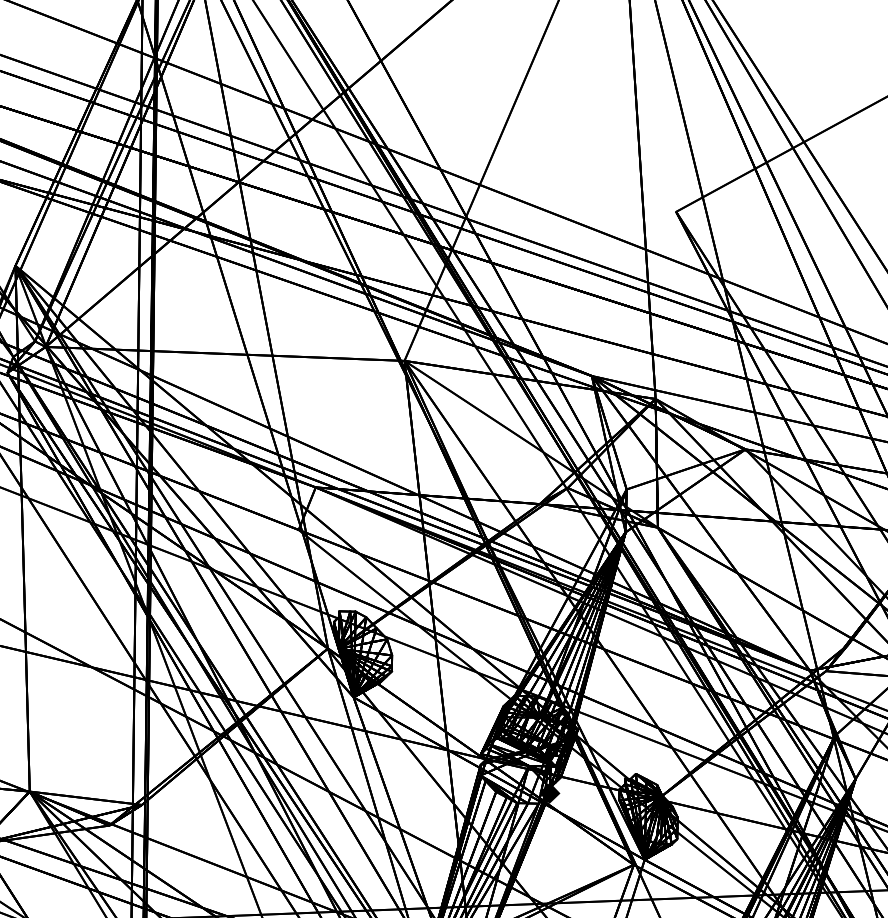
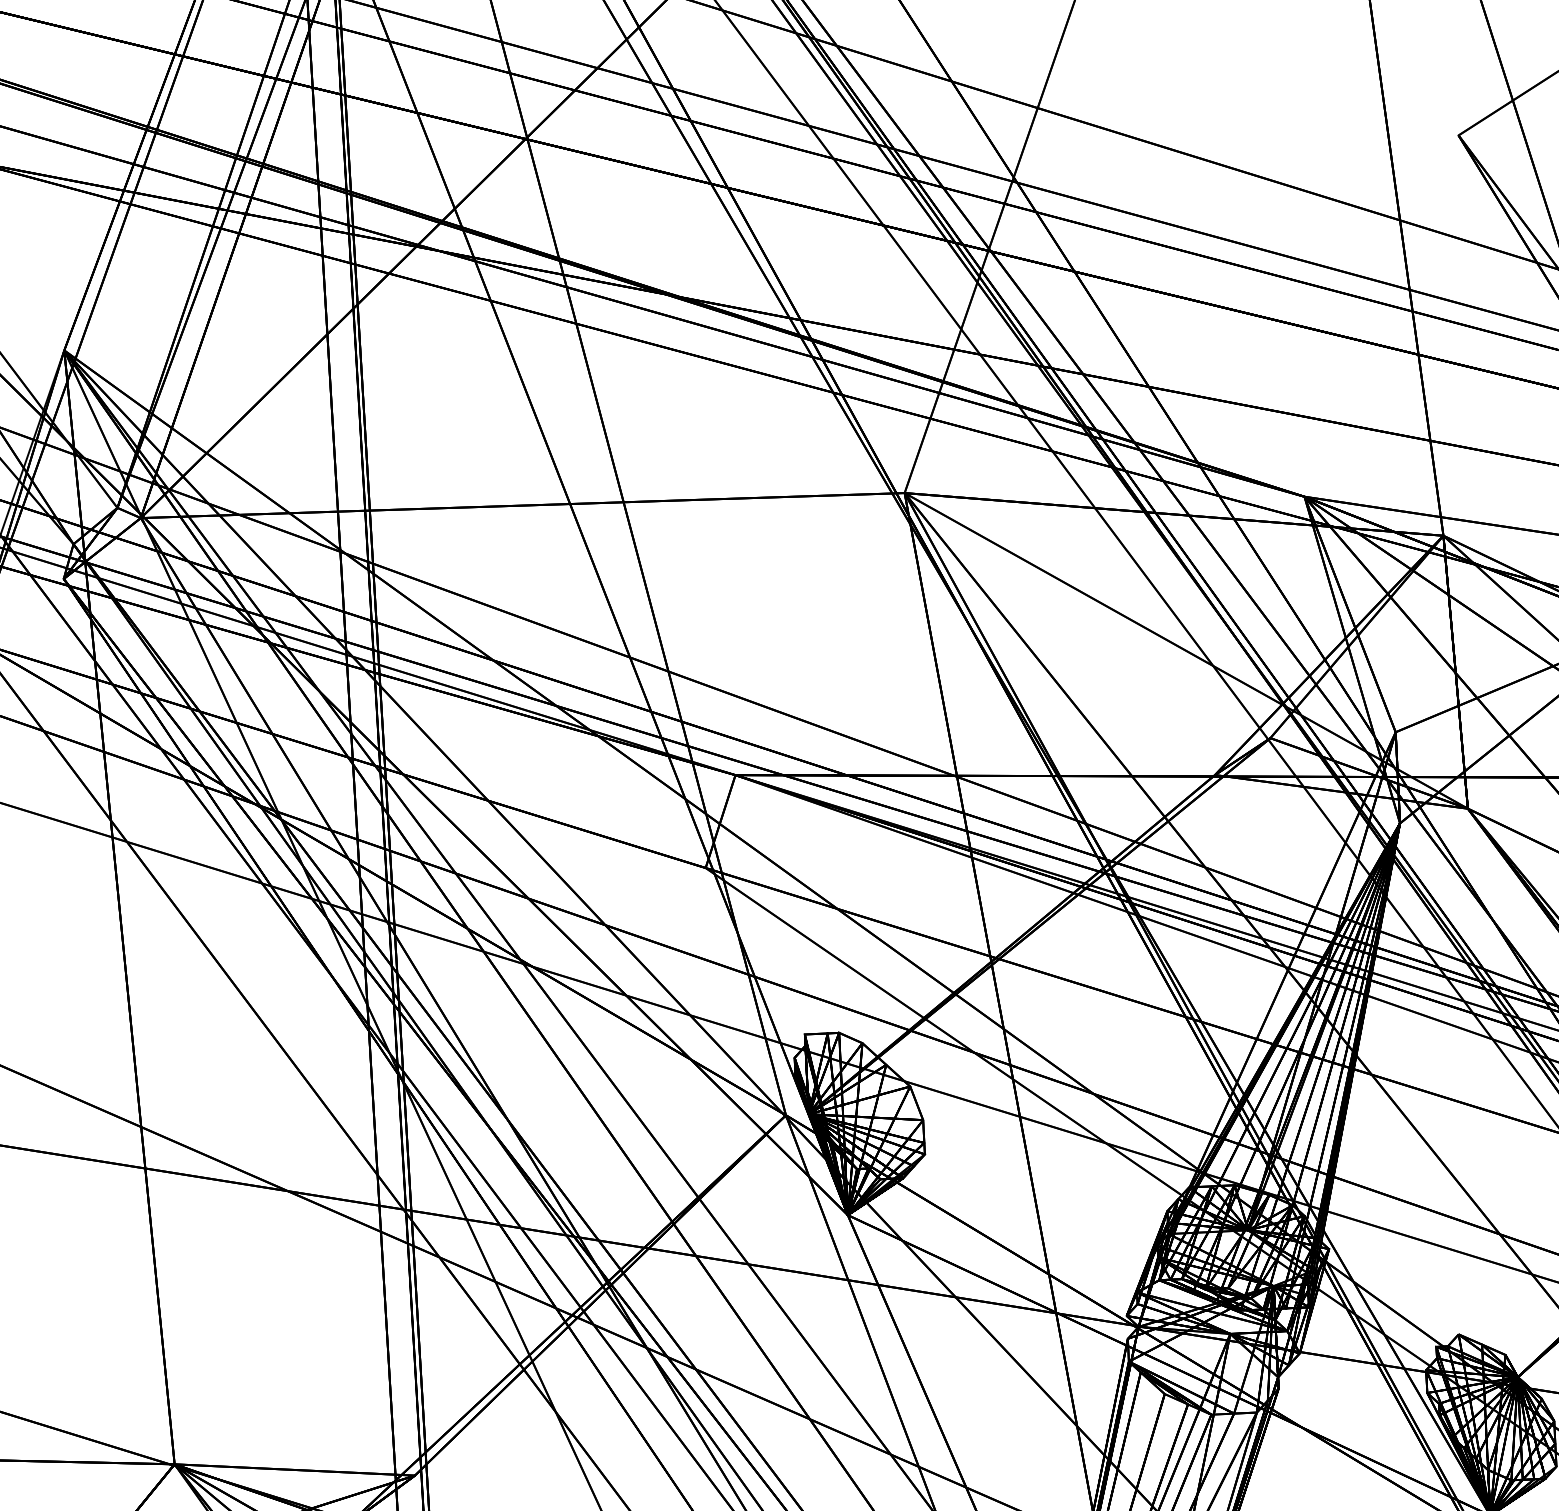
fill: (549, 792) -> (1277, 1387), removed

